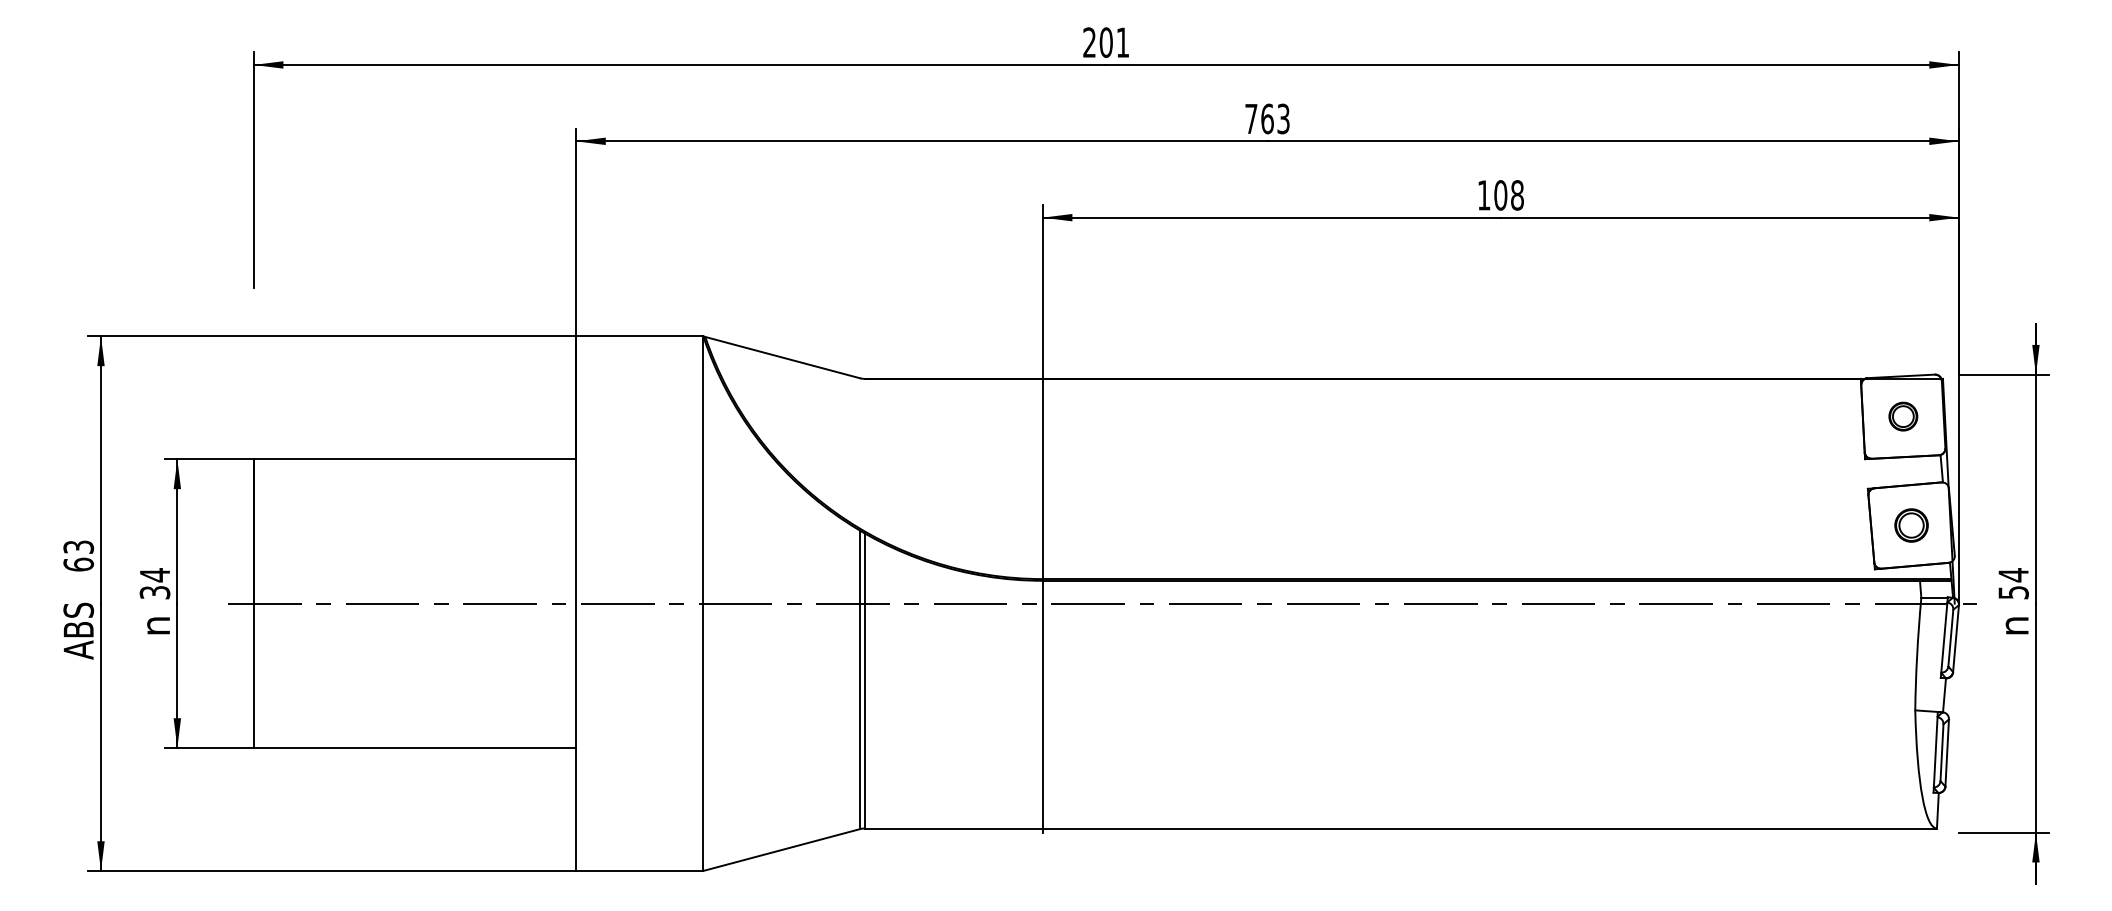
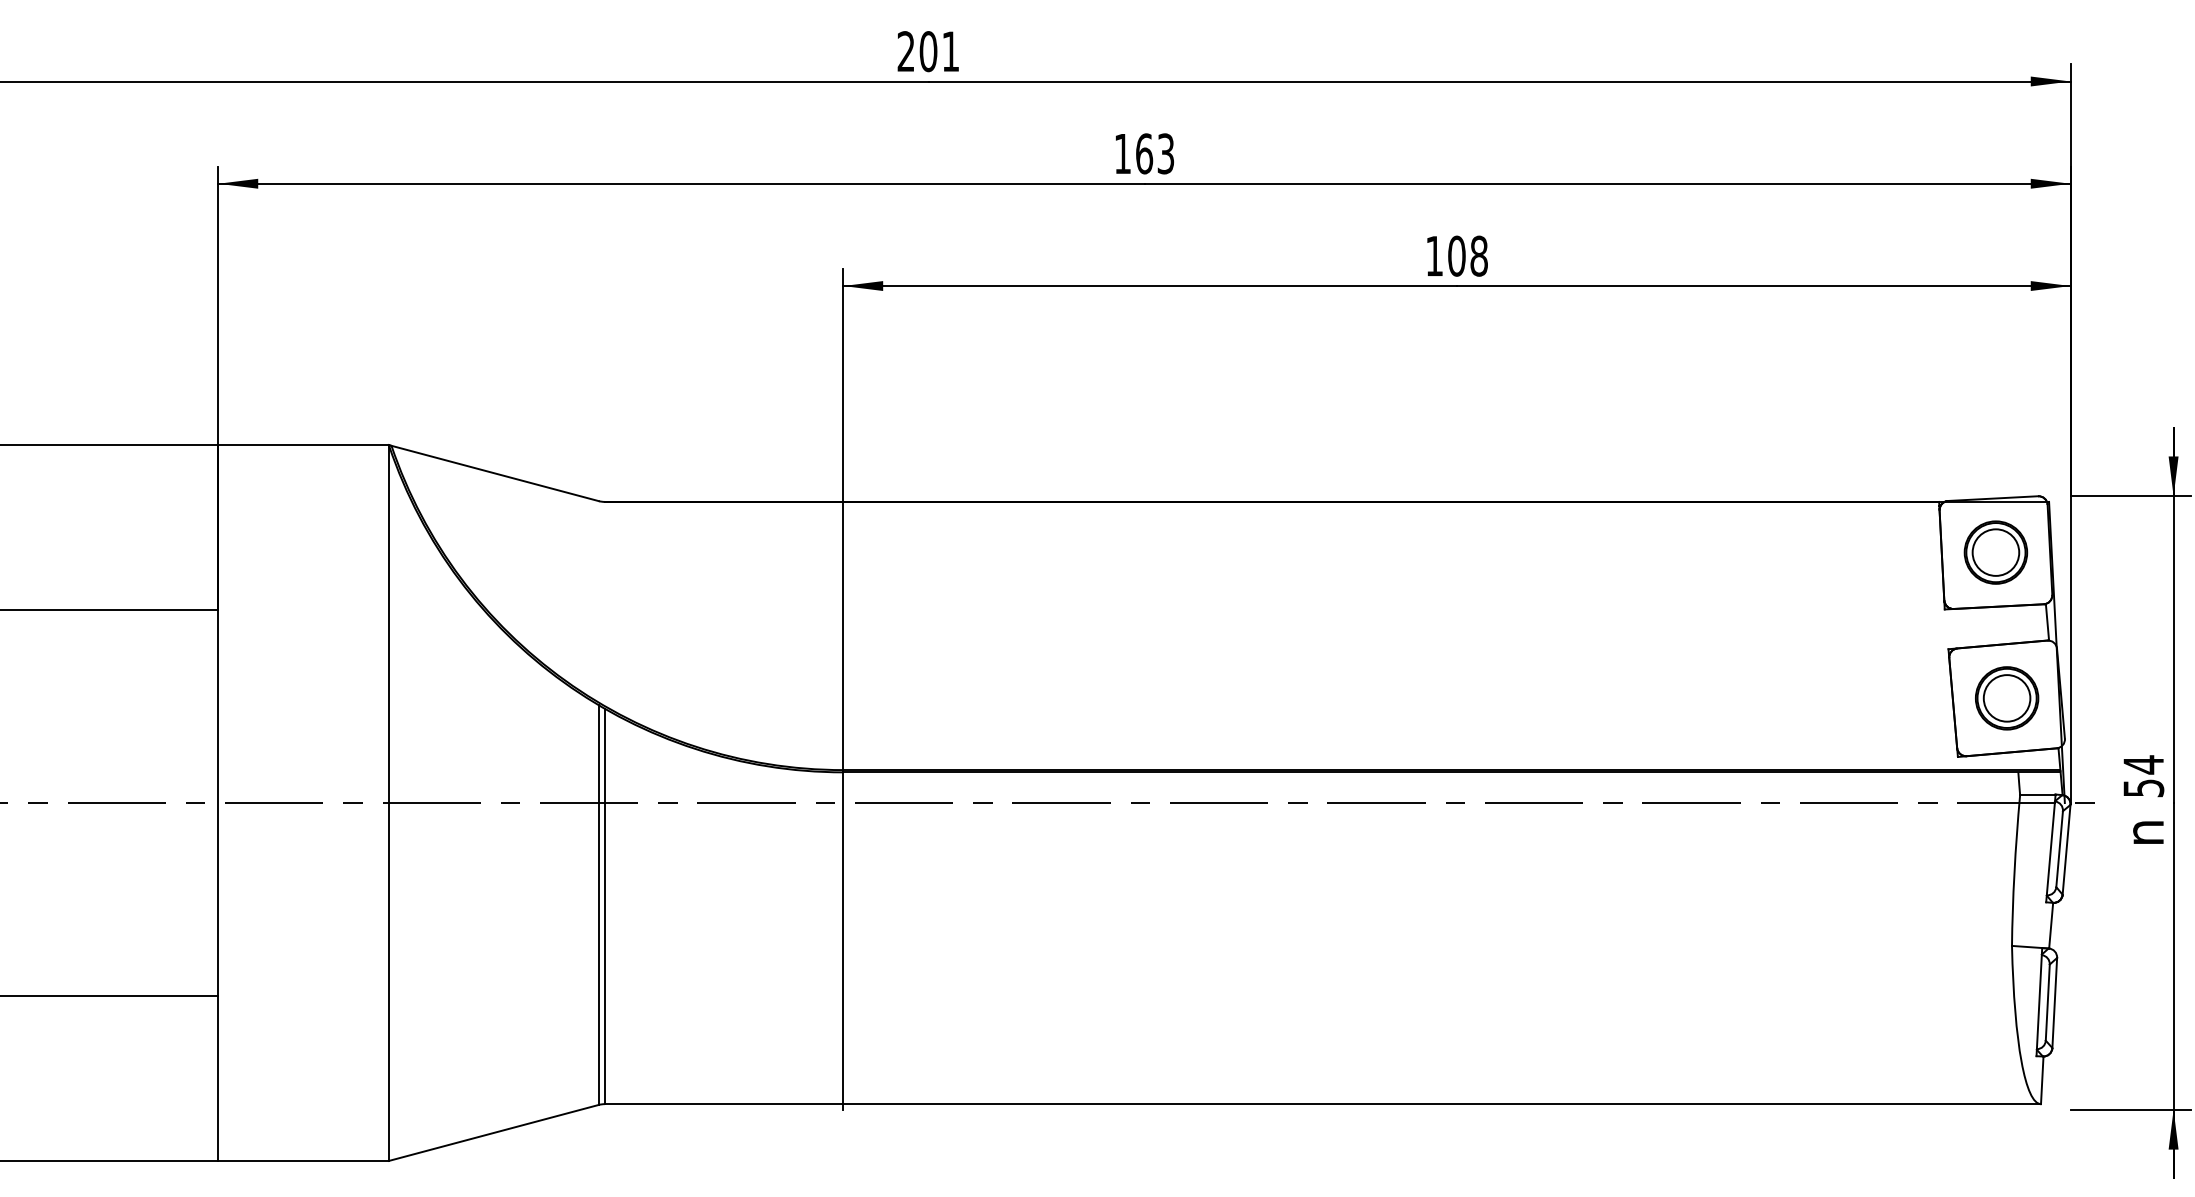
text: (1251, 118) -> (1123, 153), 763 -> 163
part: (1903, 416) -> (1996, 552), size x1.67
part: (1911, 525) -> (2006, 698), size x1.43

